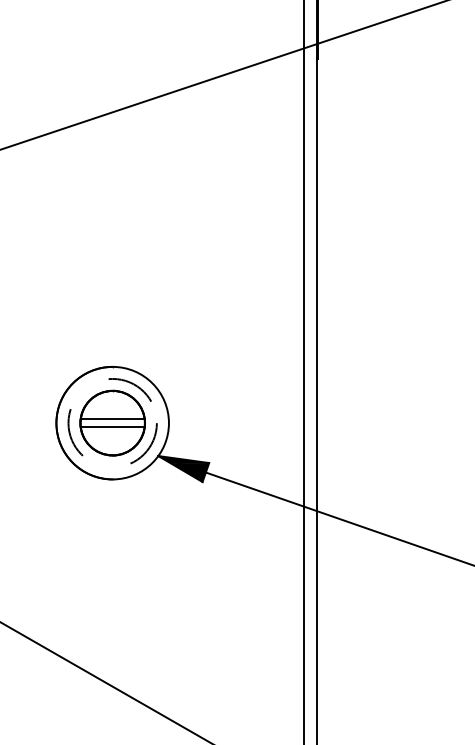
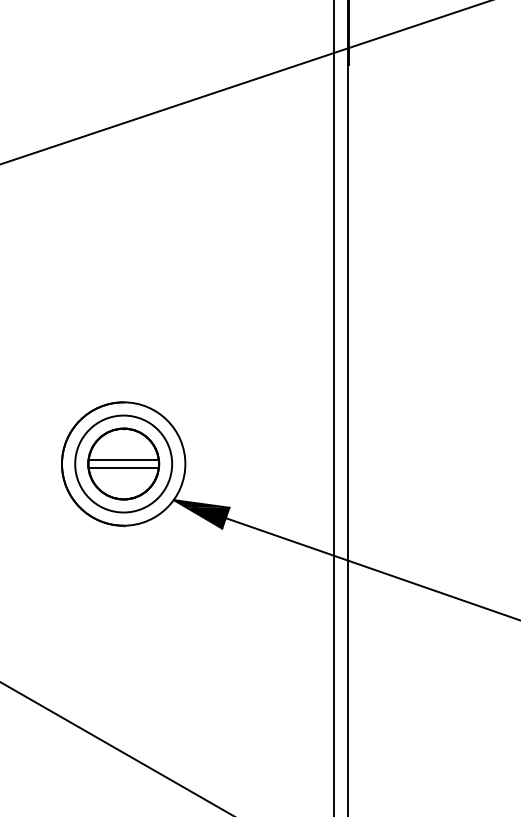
circle: (112, 422) -> (123, 463), dashed -> solid

